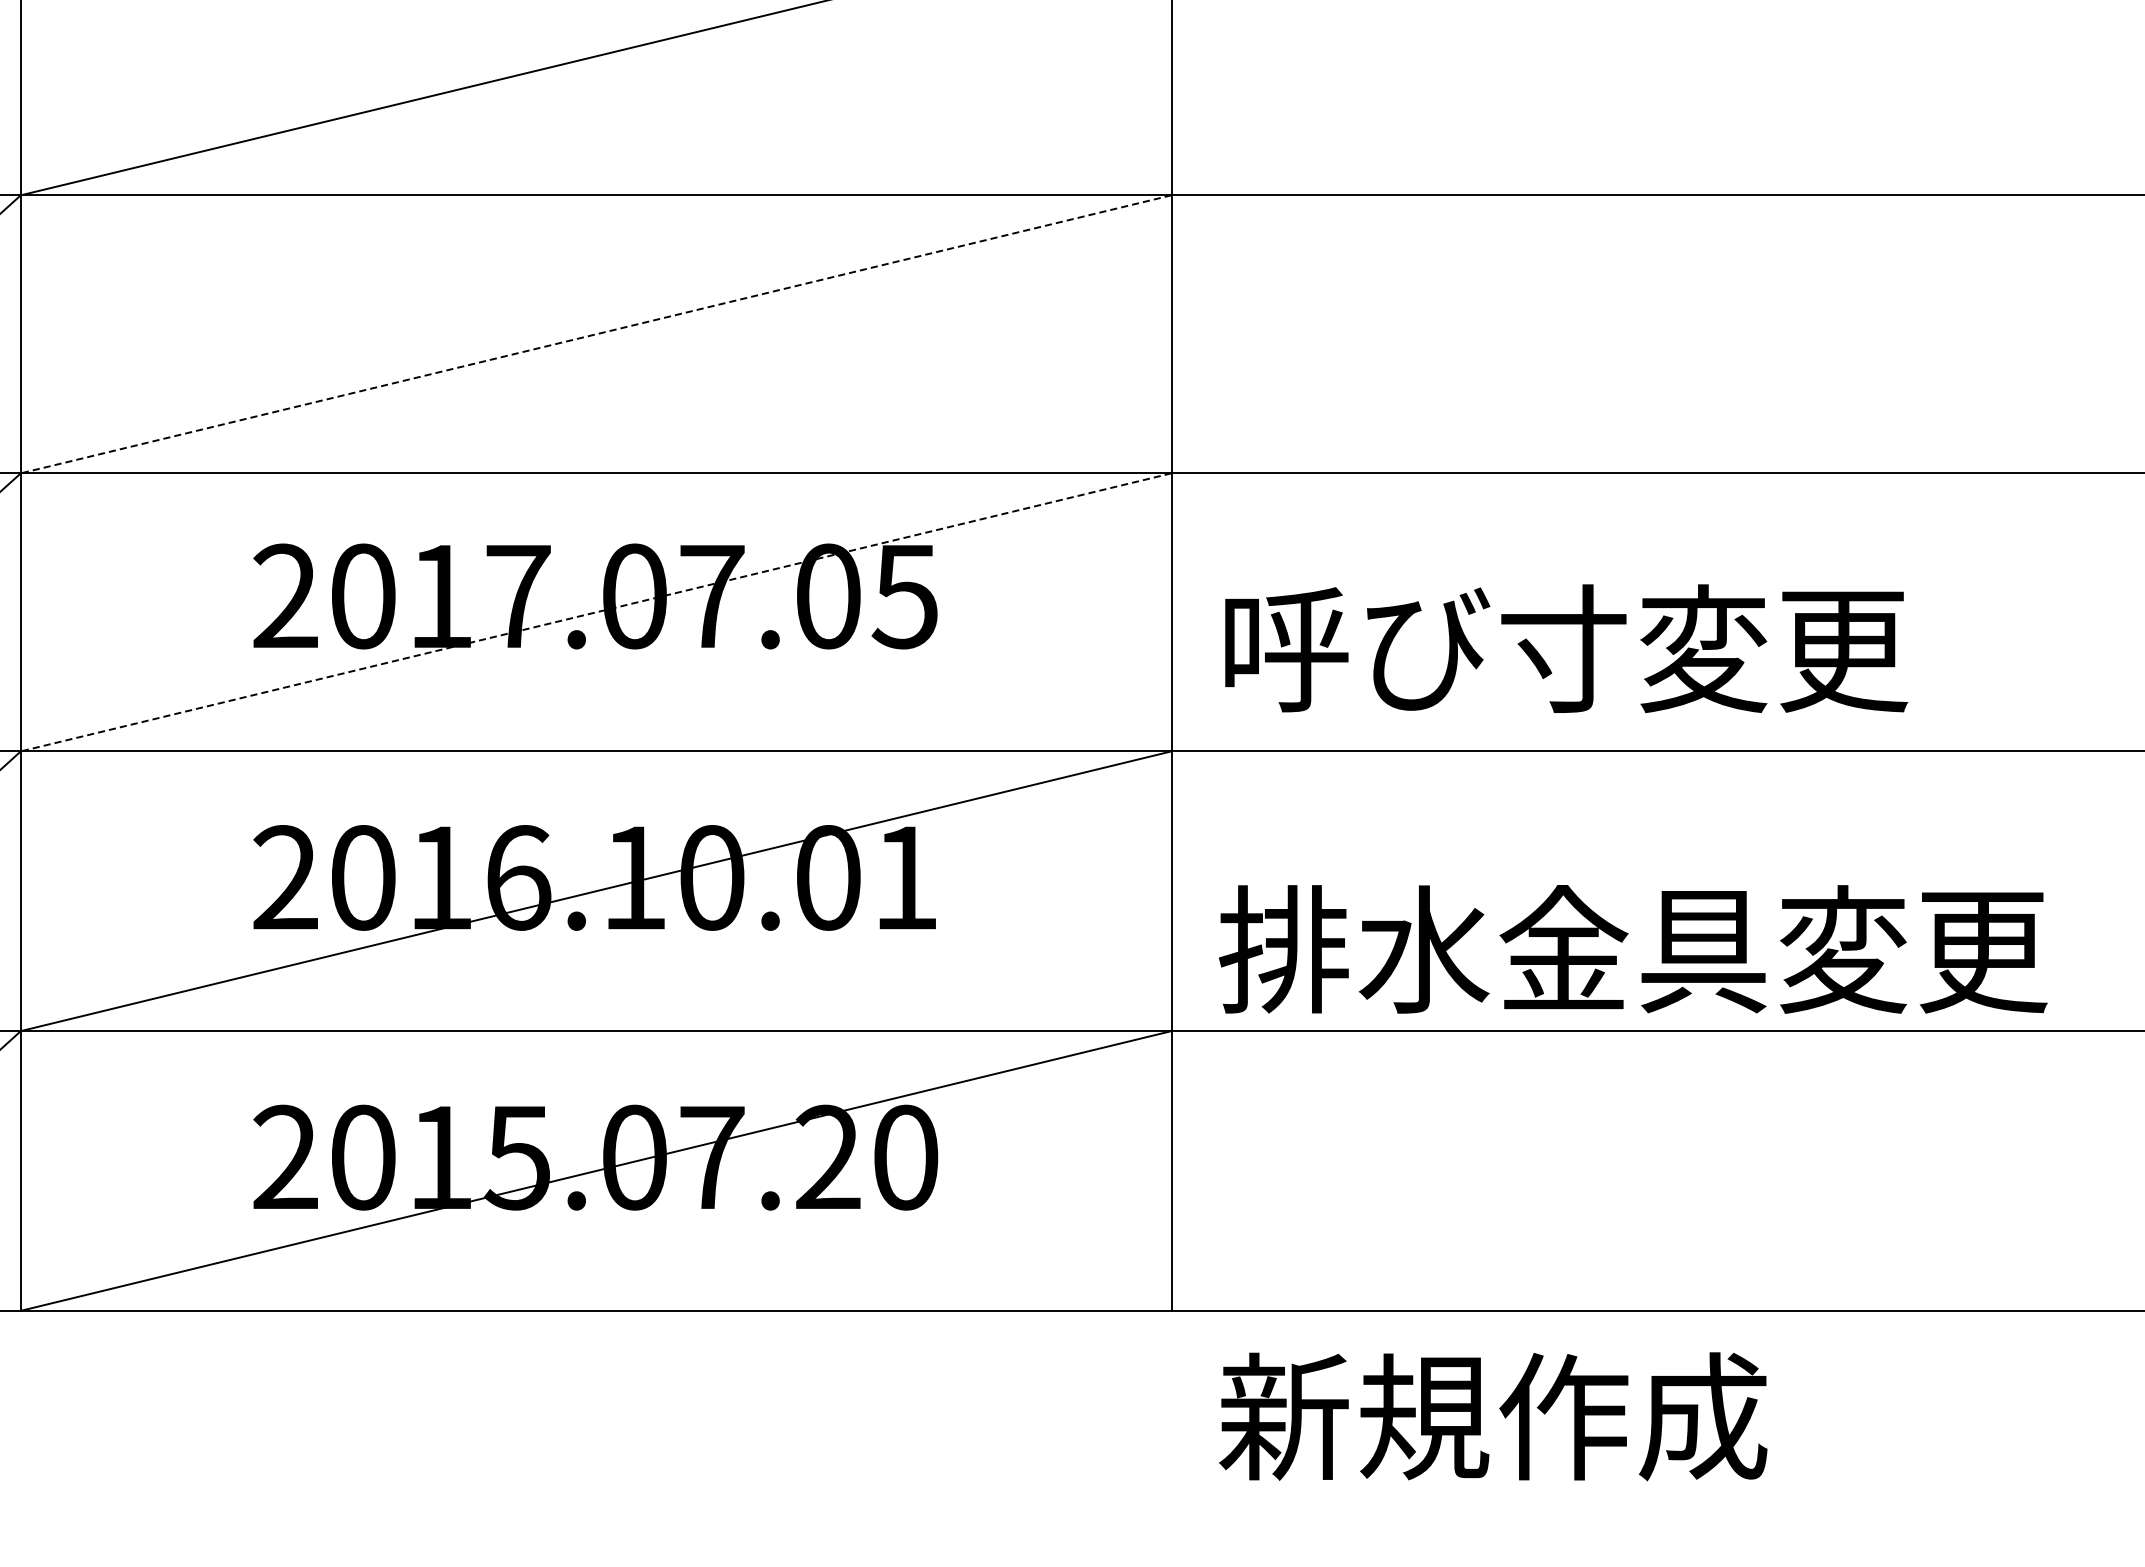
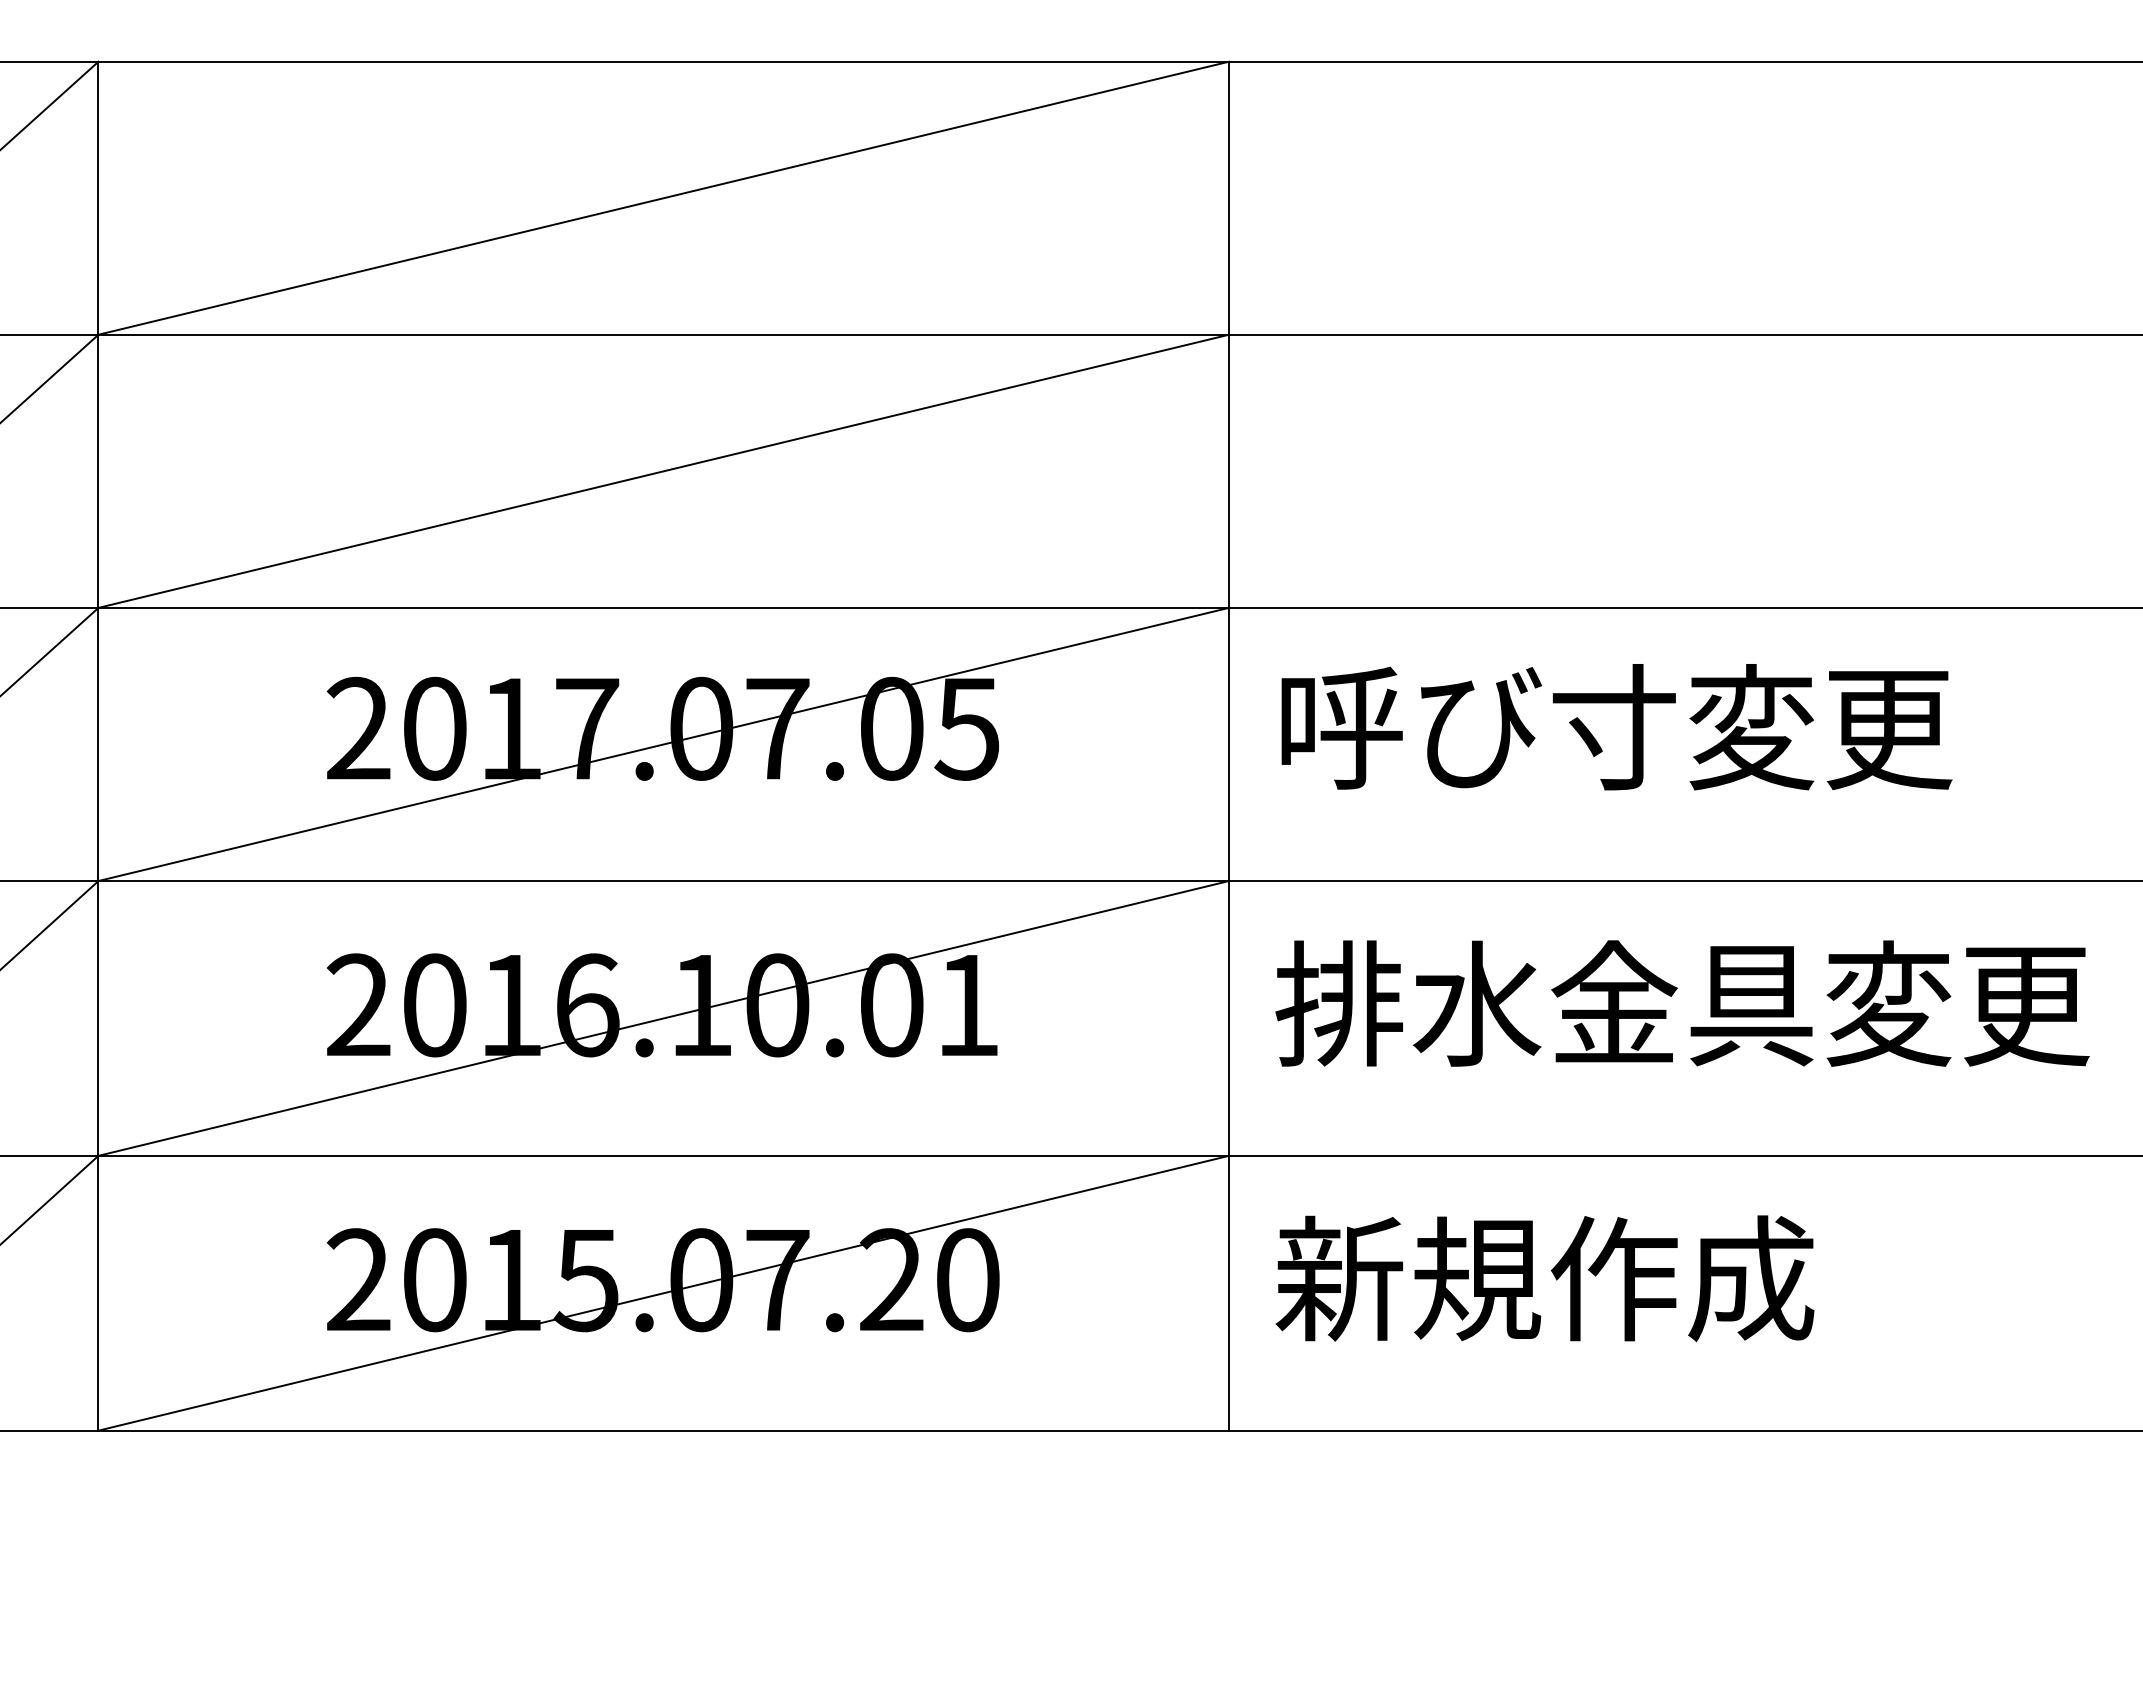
line: (596, 334) -> (663, 471), dashed -> solid
line: (596, 612) -> (663, 744), dashed -> solid
text: (1566, 649) -> (1616, 727), moved
text: (1633, 949) -> (1682, 1003), moved
text: (1492, 1416) -> (1544, 1278), moved

